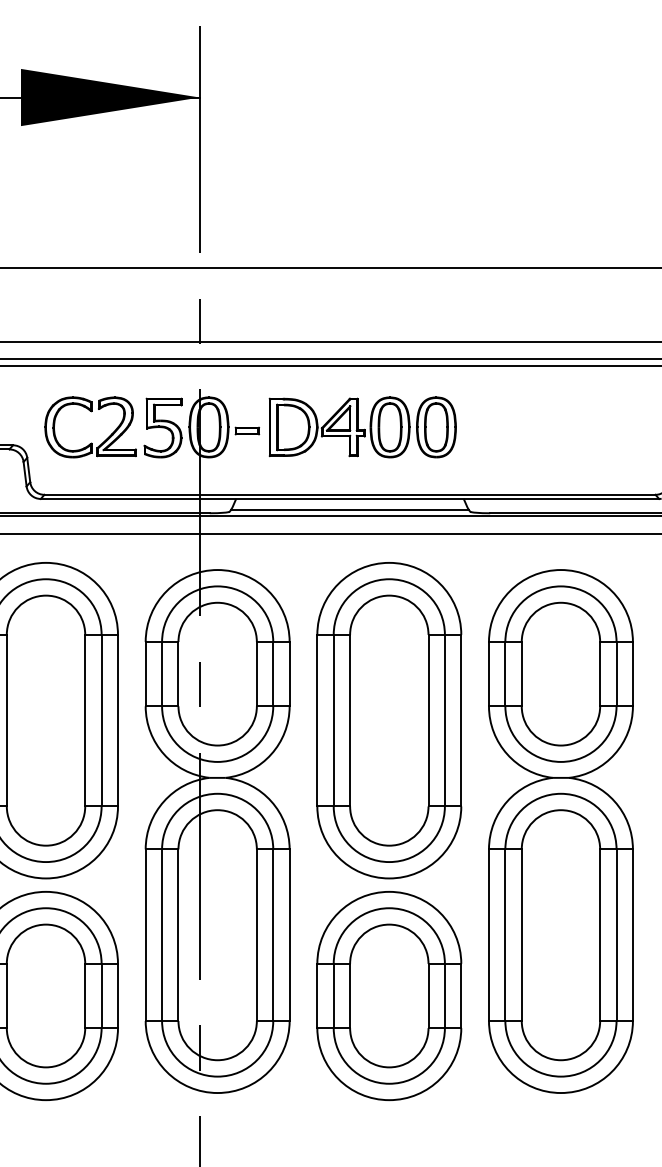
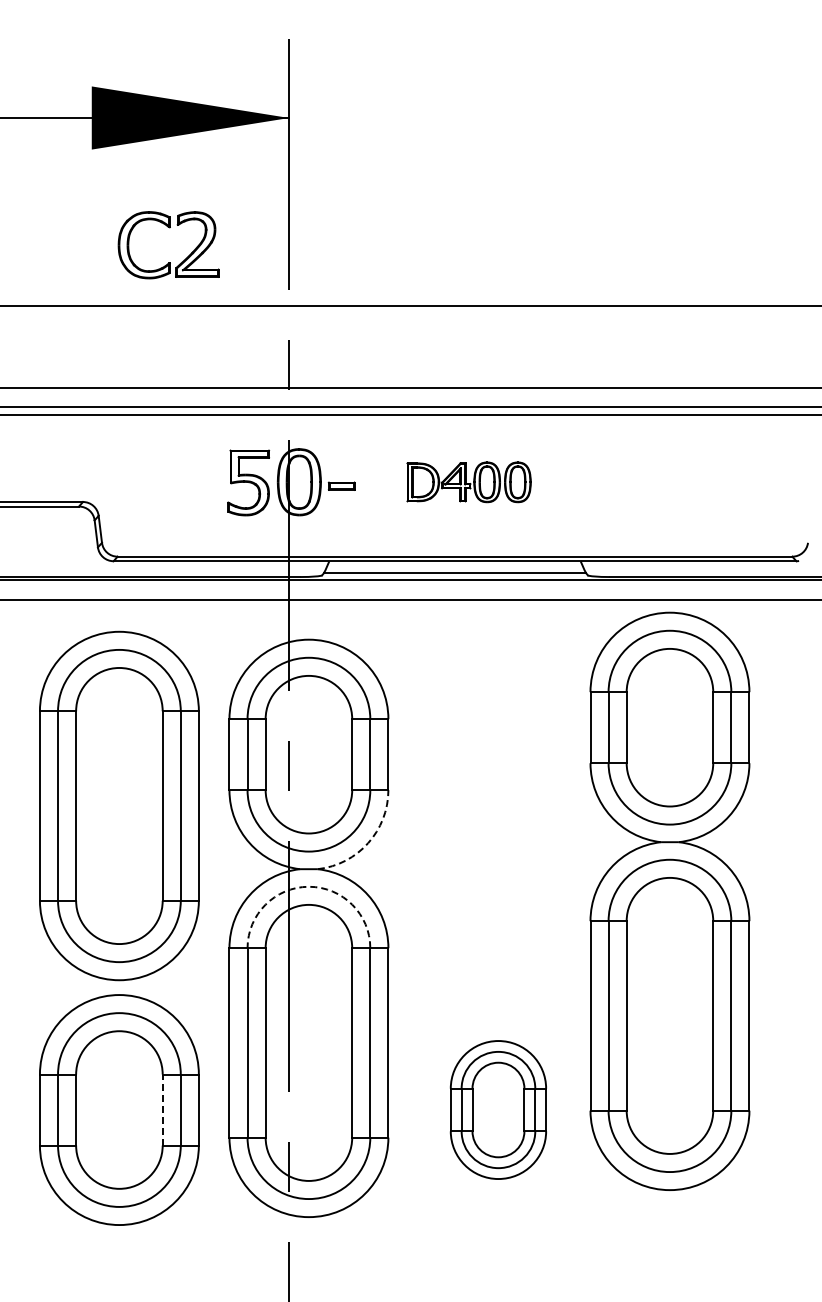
part: (362, 427) -> (468, 482), size x0.6
part: (90, 443) -> (168, 262), moved
part: (389, 720) -> (498, 805), removed
arc: (271, 754) -> (368, 843), solid -> dashed
arc: (217, 793) -> (308, 886), solid -> dashed
part: (560, 830) -> (669, 900), moved
part: (389, 995) -> (498, 1109), size x0.6
line: (85, 996) -> (162, 1110), solid -> dashed

